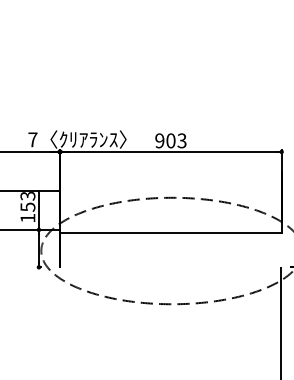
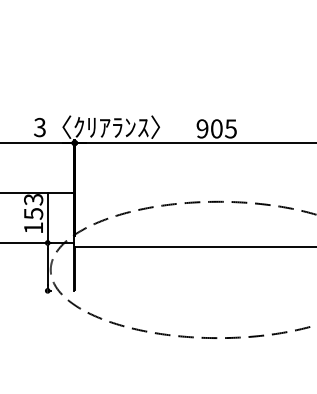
text: (32, 139) -> (39, 127), 7 -> 3
text: (182, 140) -> (231, 128), 903 -> 905

